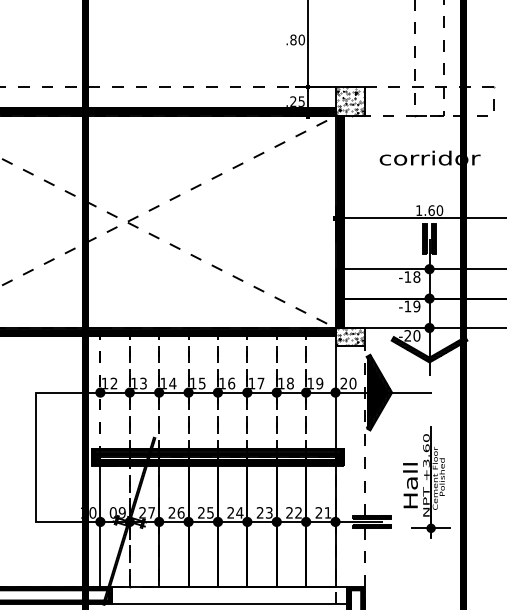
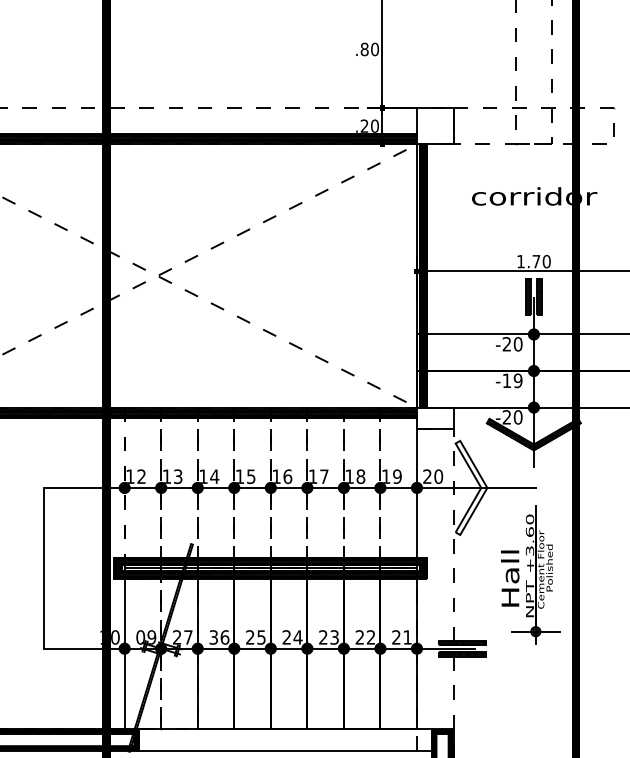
text: (301, 101) -> (374, 125), .25 -> .20
hatch: (349, 101) -> (434, 126), removed
text: (431, 210) -> (536, 261), 1.60 -> 1.70
text: (412, 277) -> (512, 344), -18 -> -20
hatch: (349, 336) -> (434, 418), removed
hatch: (379, 392) -> (471, 487), removed
part: (426, 482) -> (530, 574), moved
text: (171, 512) -> (213, 637), 26 -> 36

